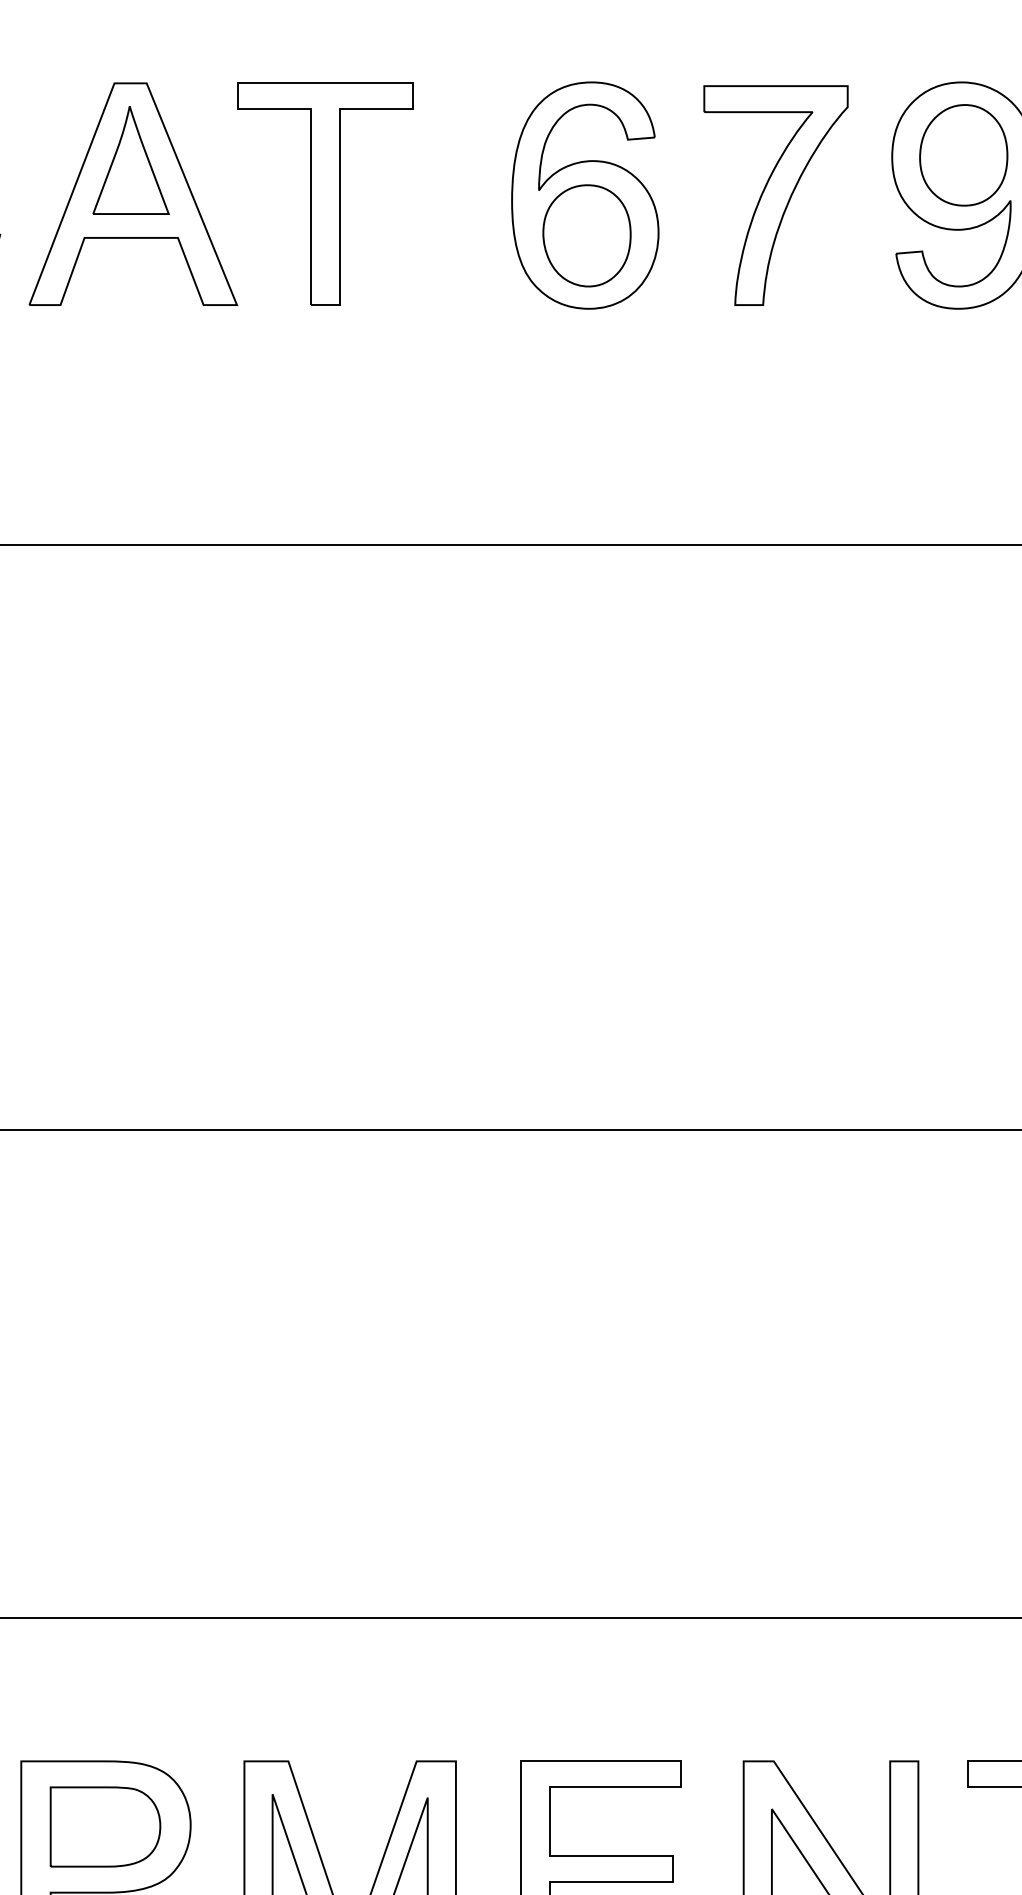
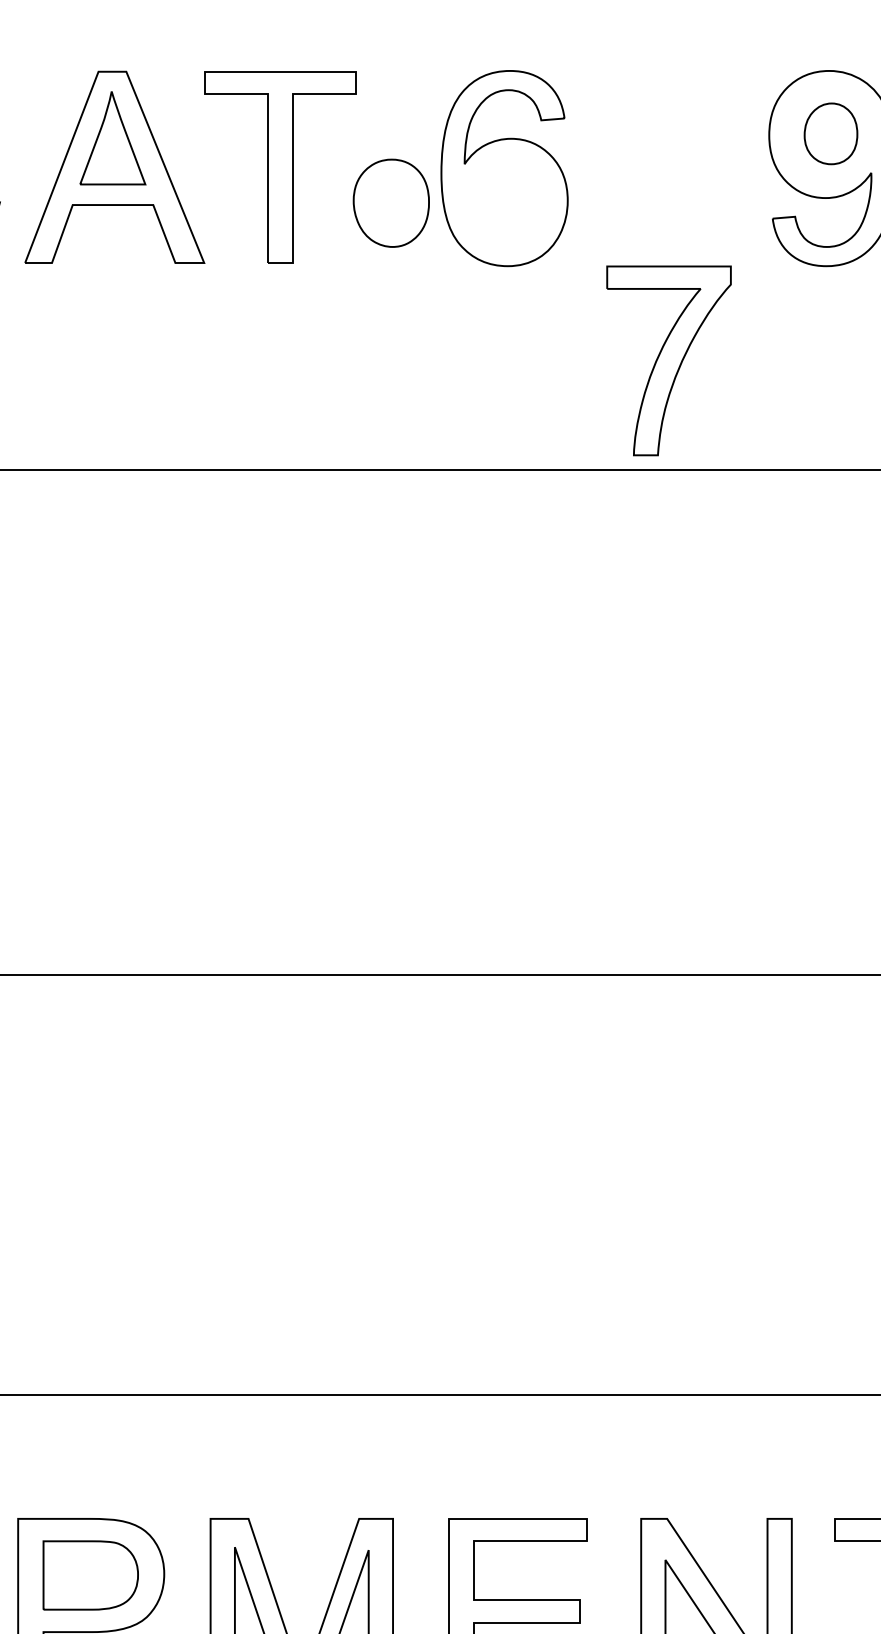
part: (963, 155) -> (830, 133), size x0.7
part: (775, 195) -> (668, 360), moved
part: (586, 235) -> (390, 202), moved

